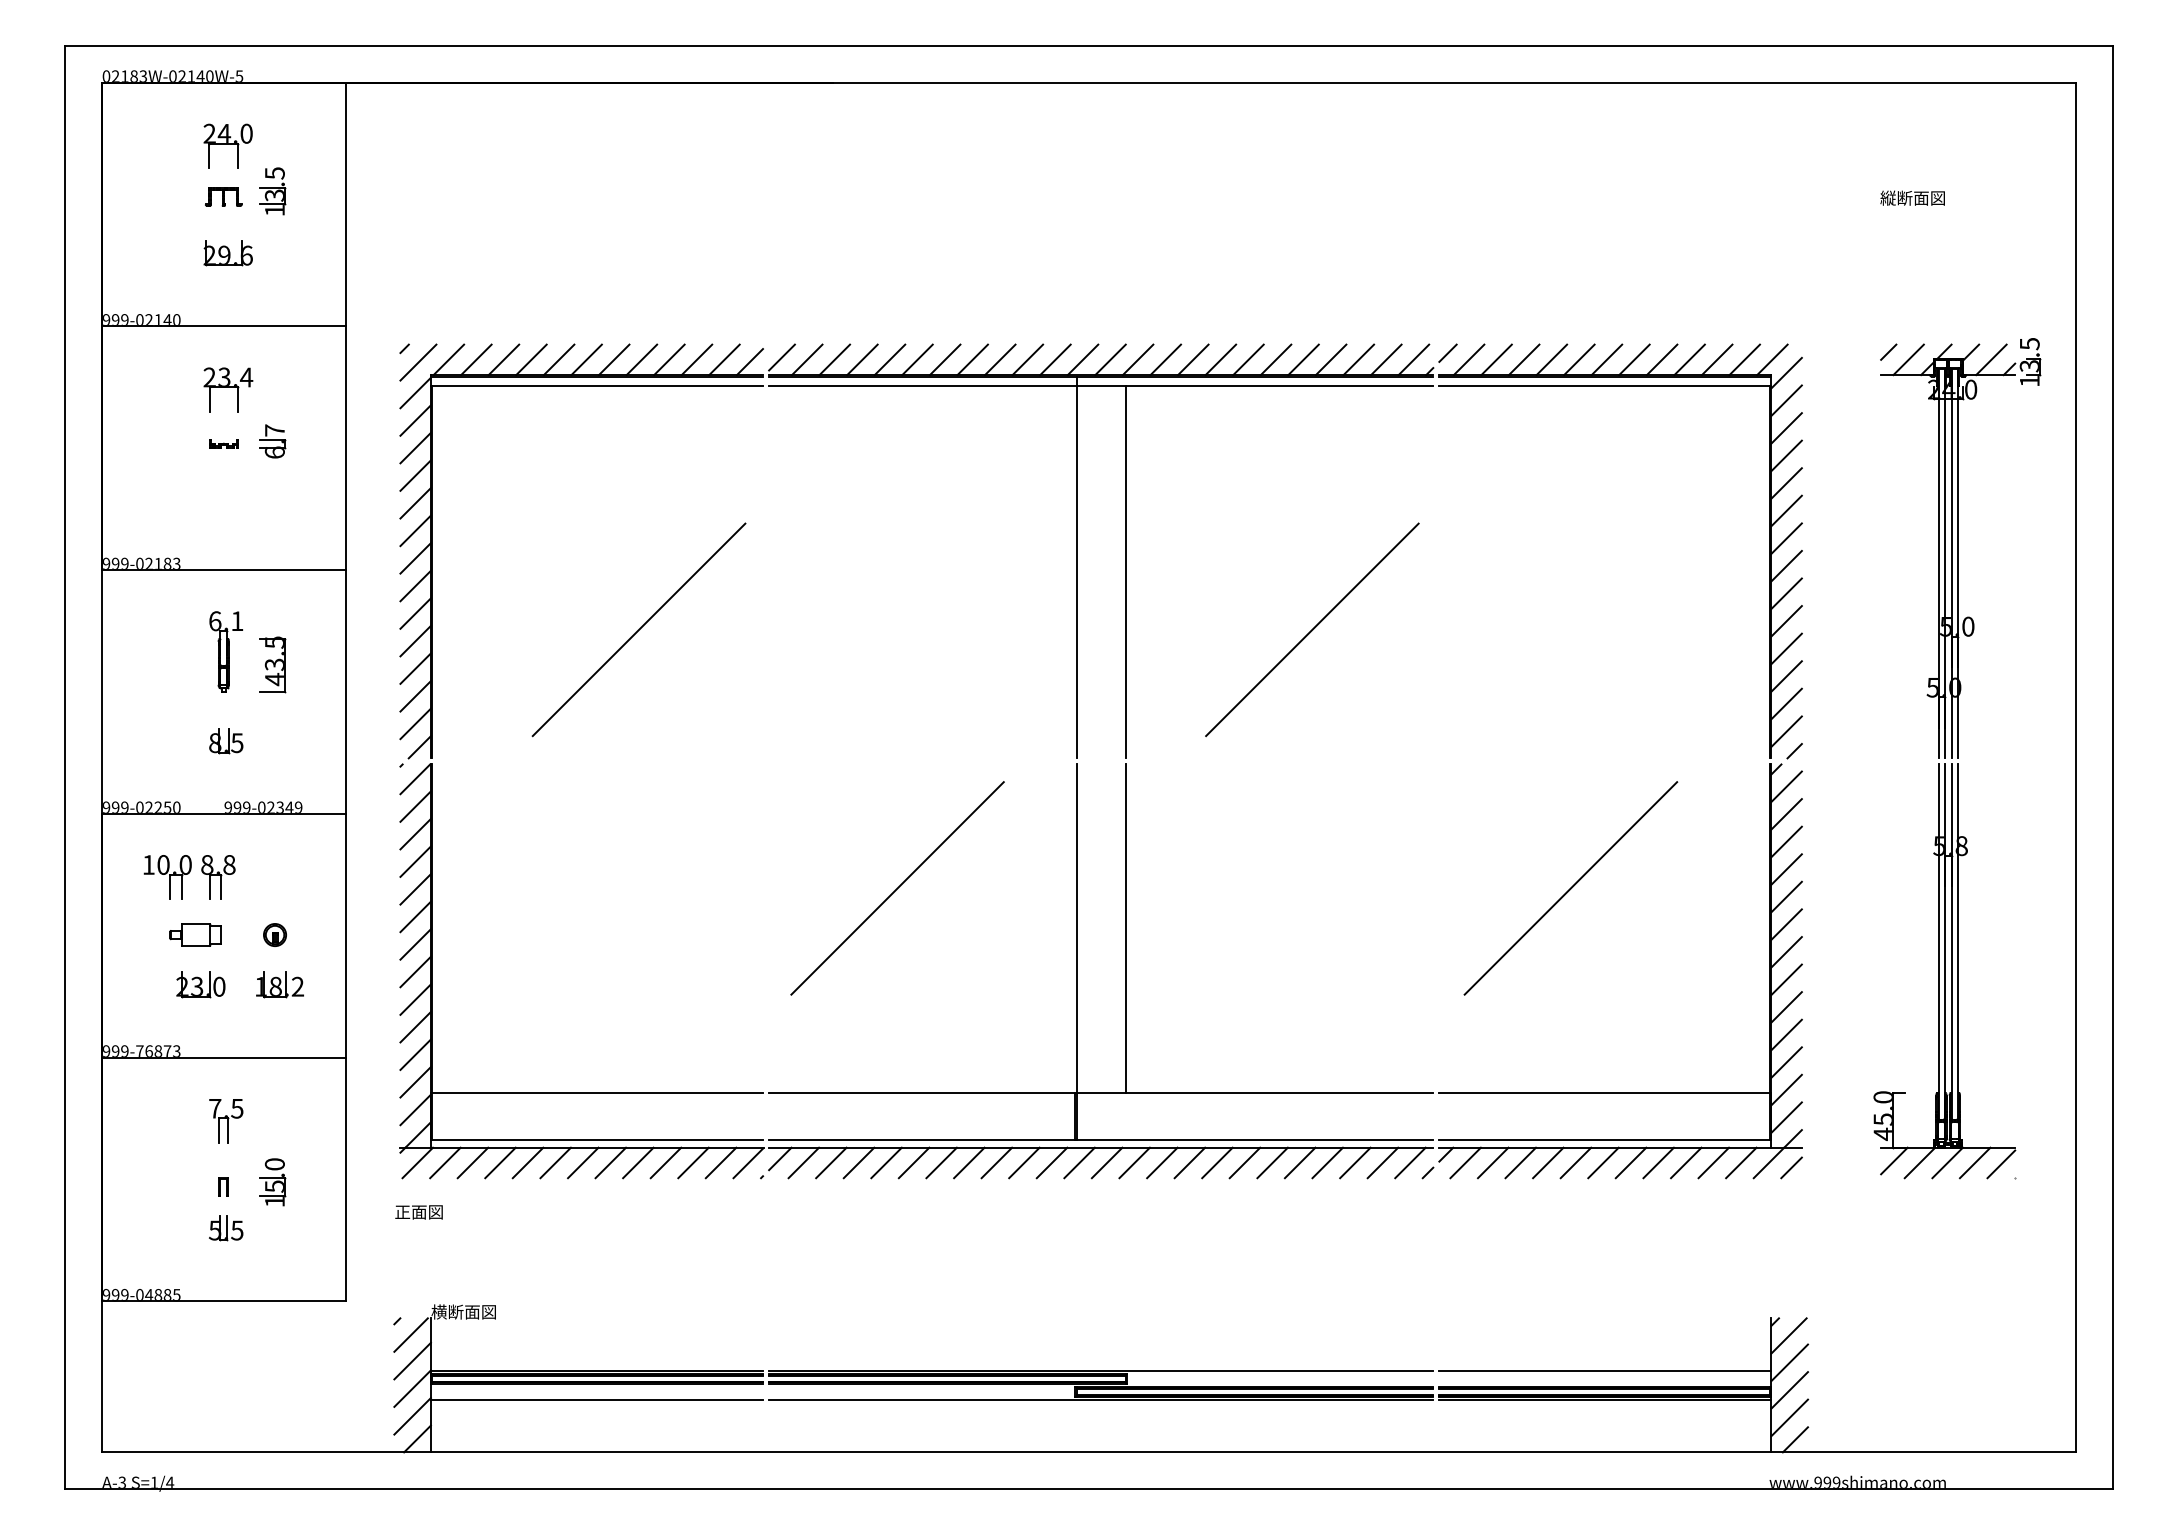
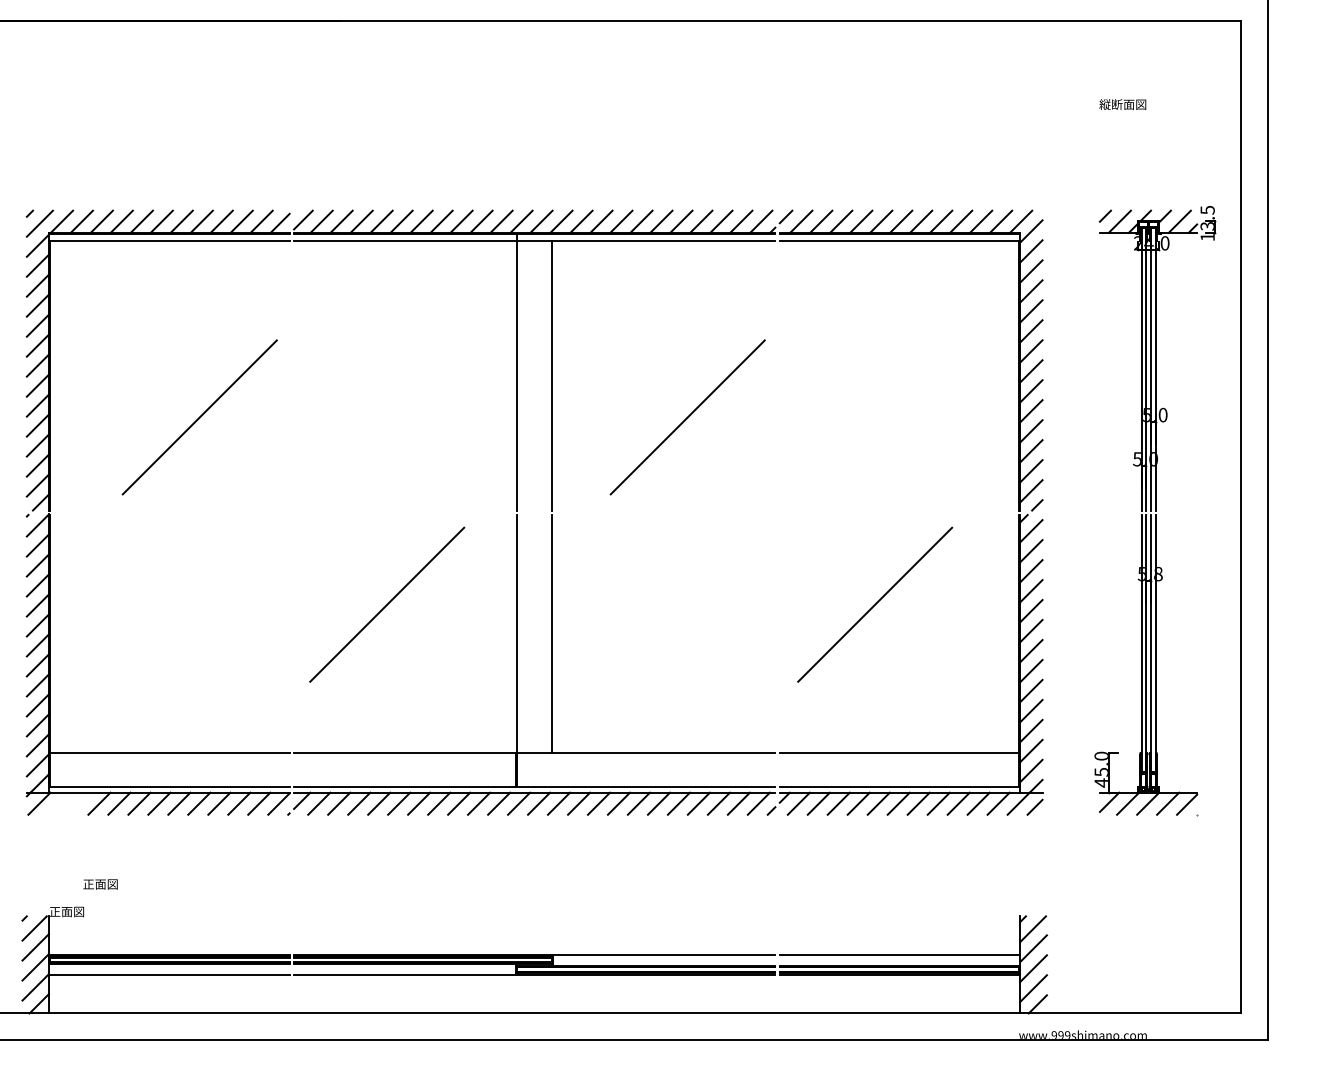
line: (445, 1162) -> (59, 803), removed
line: (472, 1162) -> (79, 803), removed
text: (418, 1212) -> (100, 884), moved
text: (463, 1311) -> (72, 911), 横断面図 -> 正面図

